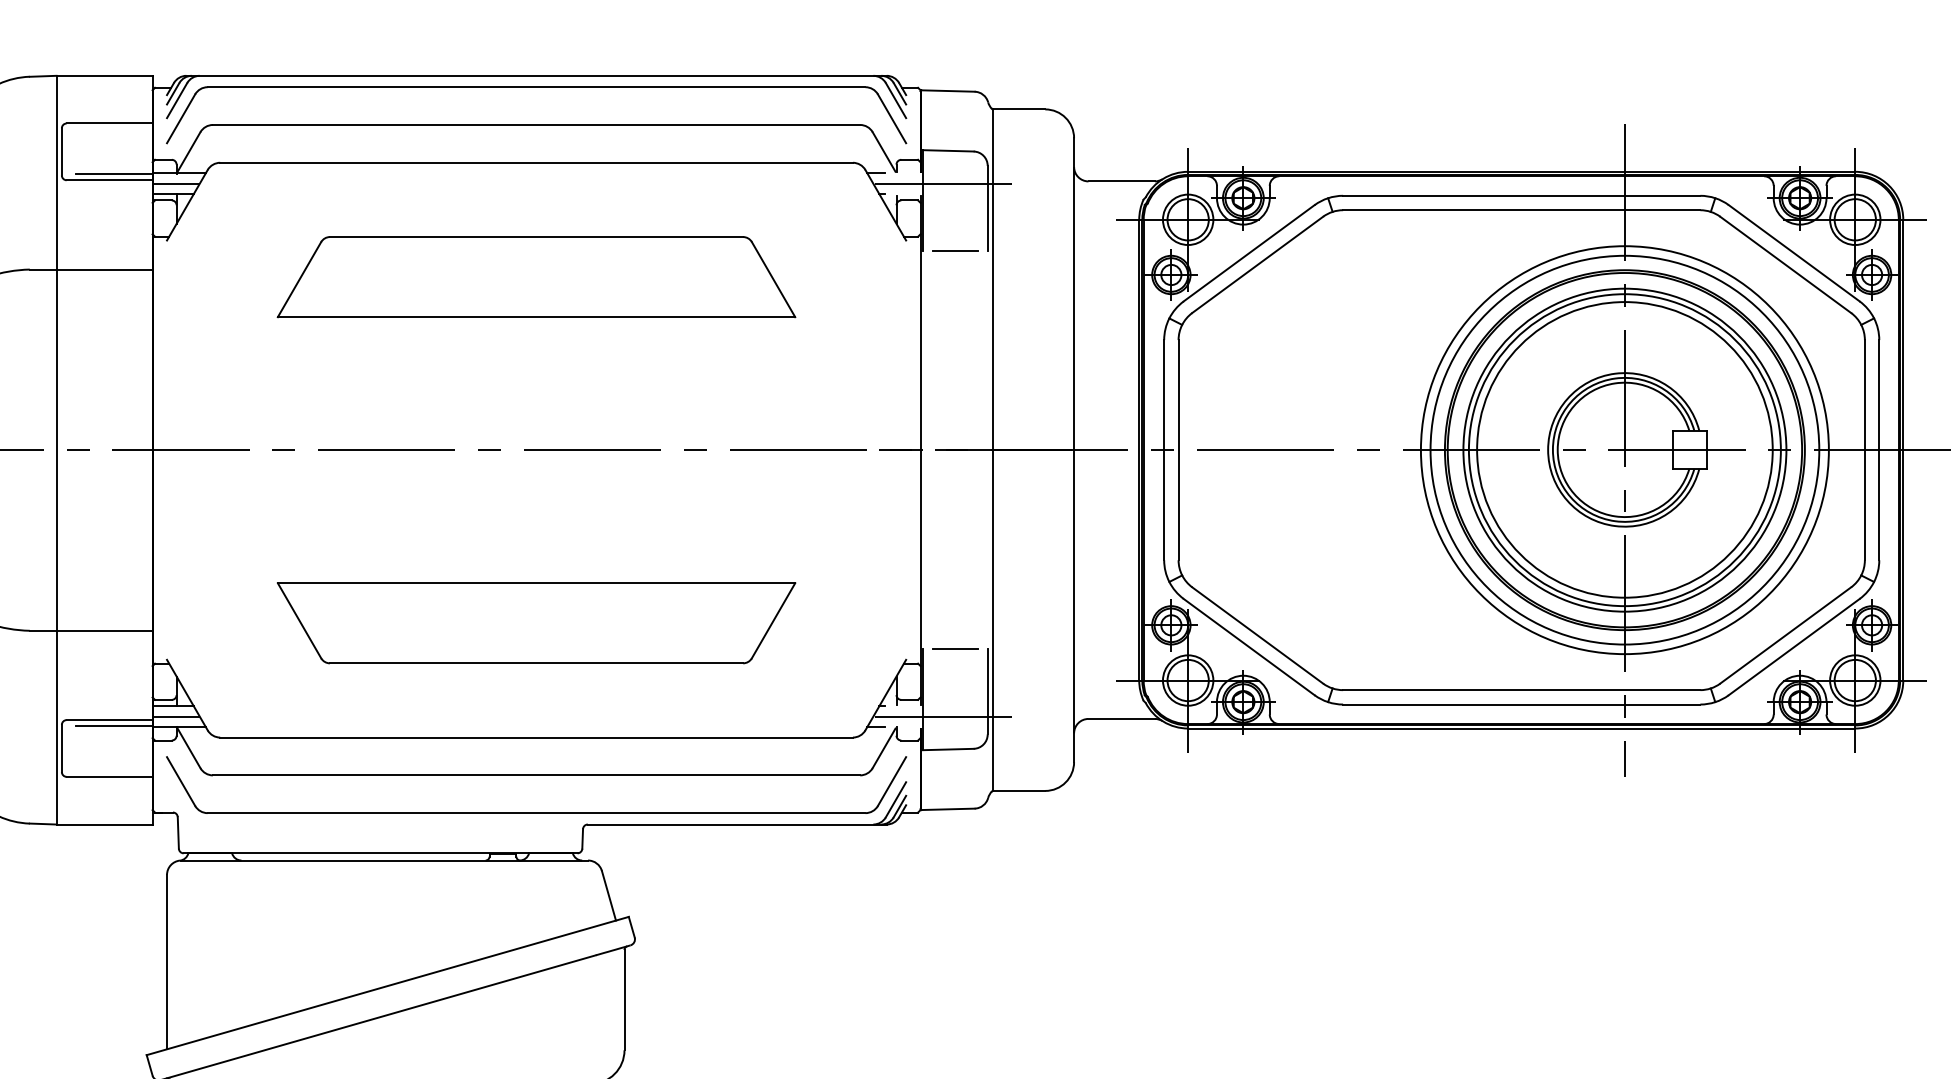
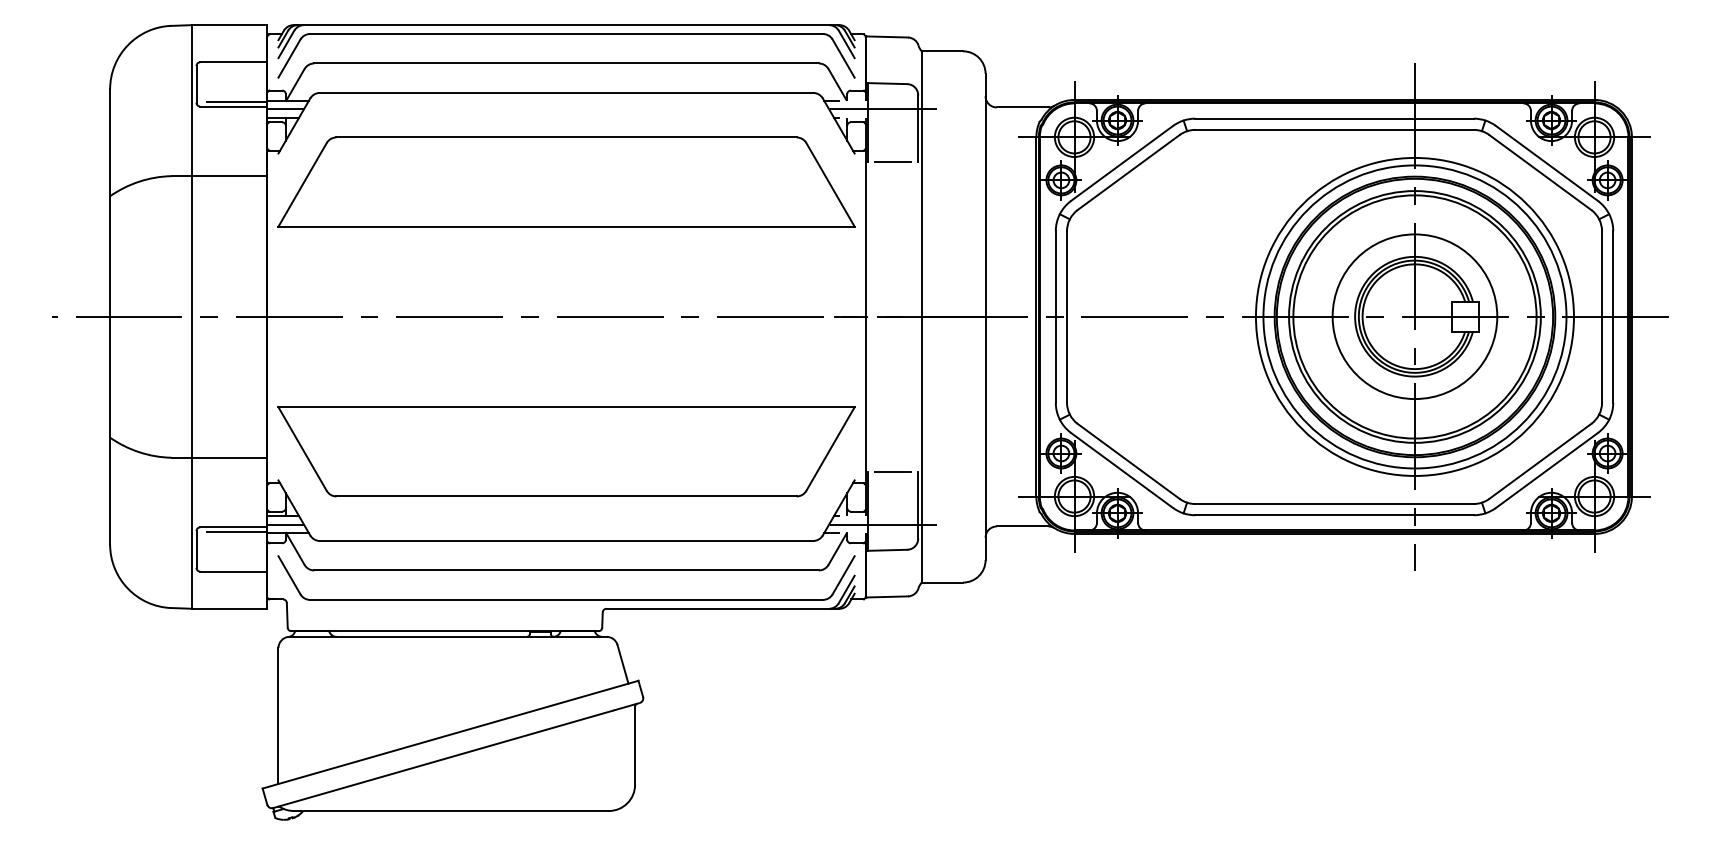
part: (536, 276) -> (566, 181), size x1.43
circle: (1624, 449) -> (1414, 316), size x0.71
part: (536, 622) -> (566, 451), size x1.43

